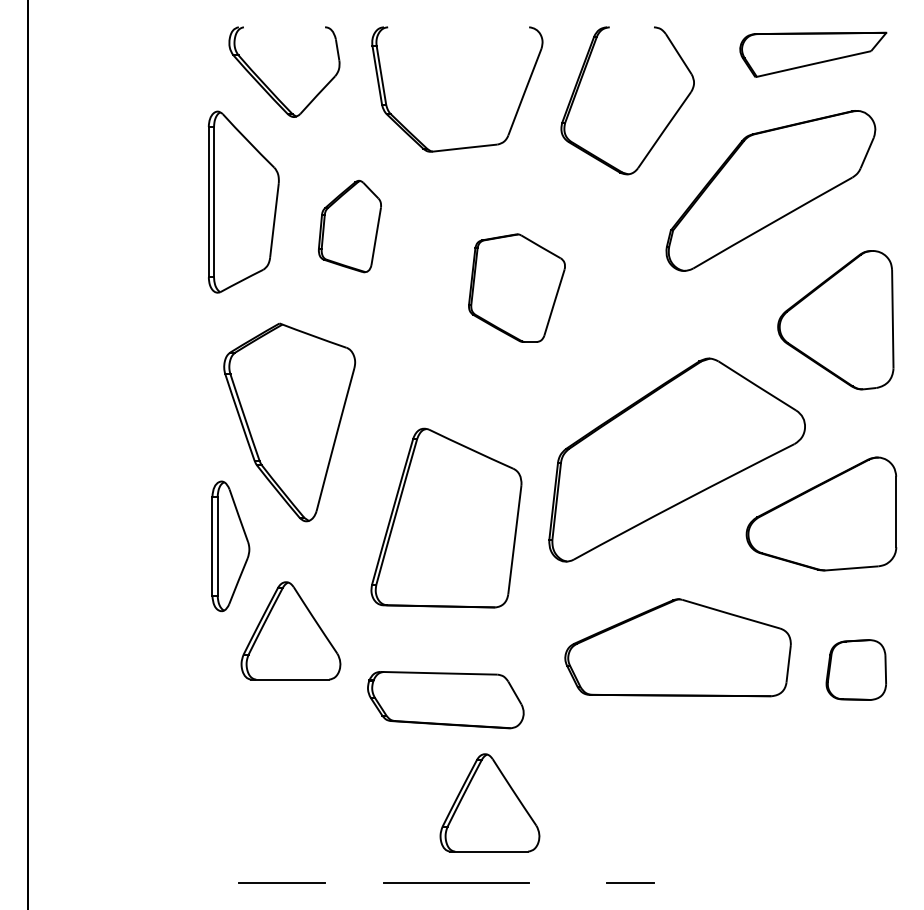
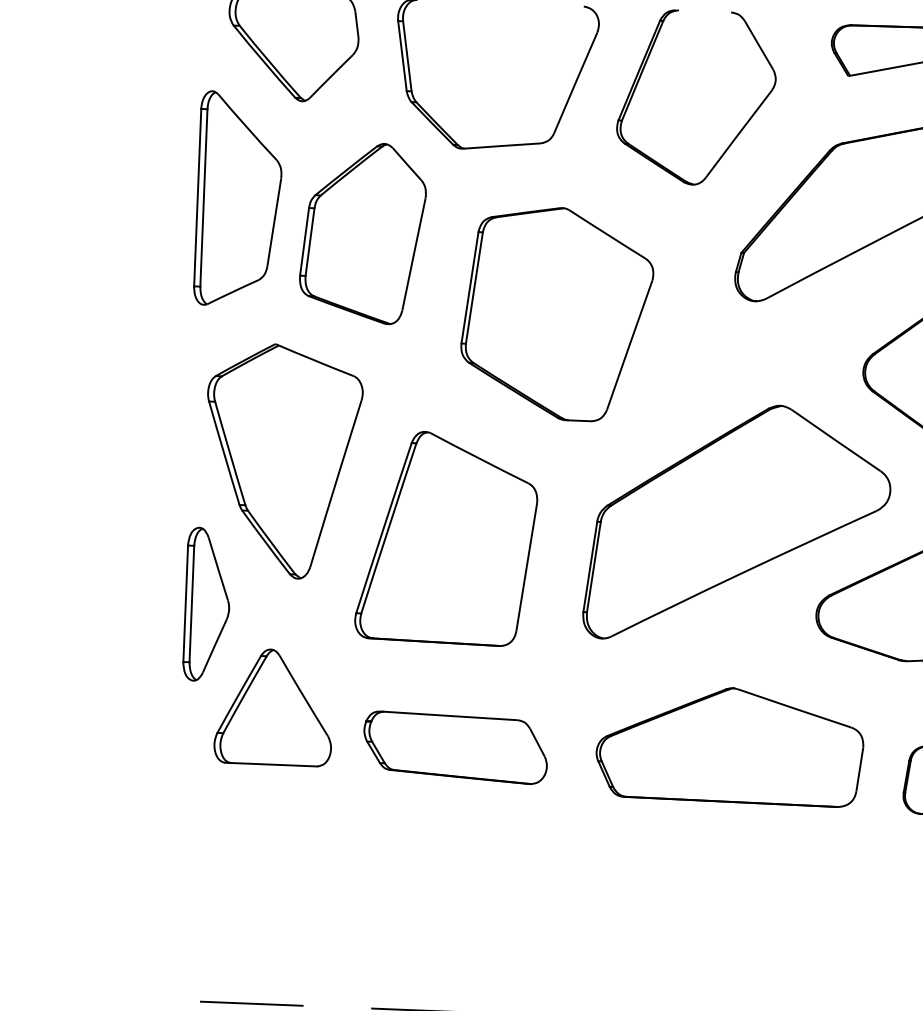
part: (349, 226) -> (362, 233), size x1.67
part: (516, 287) -> (556, 312), size x1.67
part: (446, 517) -> (447, 537), moved
part: (445, 700) -> (455, 748), moved
part: (489, 802) -> (500, 918), removed

